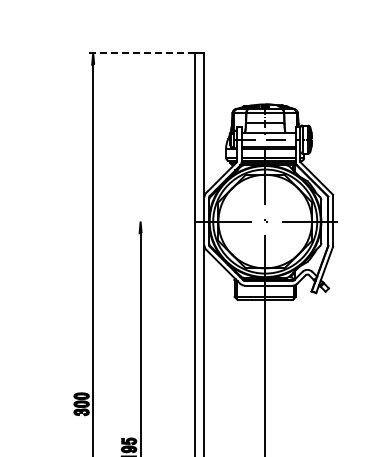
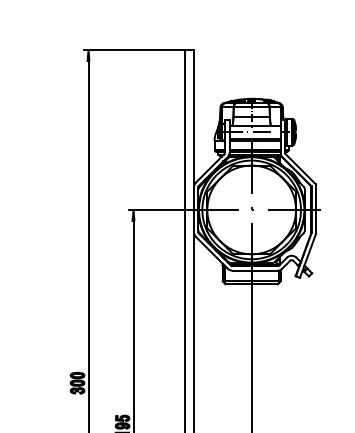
line: (141, 53) -> (134, 50), dashed -> solid
line: (163, 221) -> (155, 209), added

